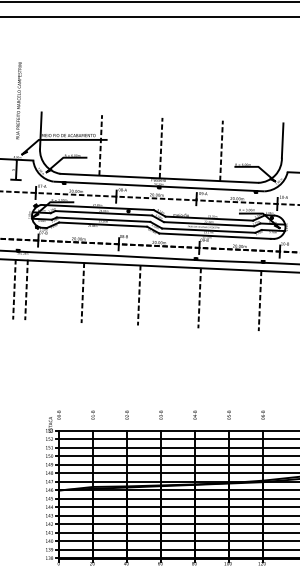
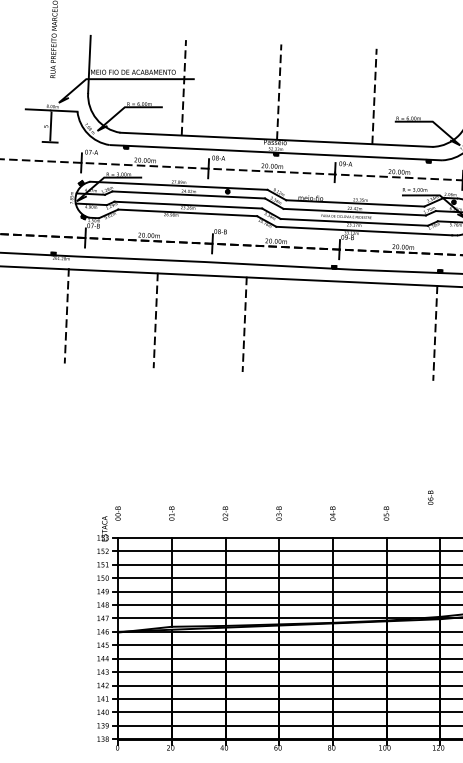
line: (14, 289) -> (47, 315), removed
line: (199, 297) -> (339, 327), removed
text: (262, 414) -> (429, 496), moved

